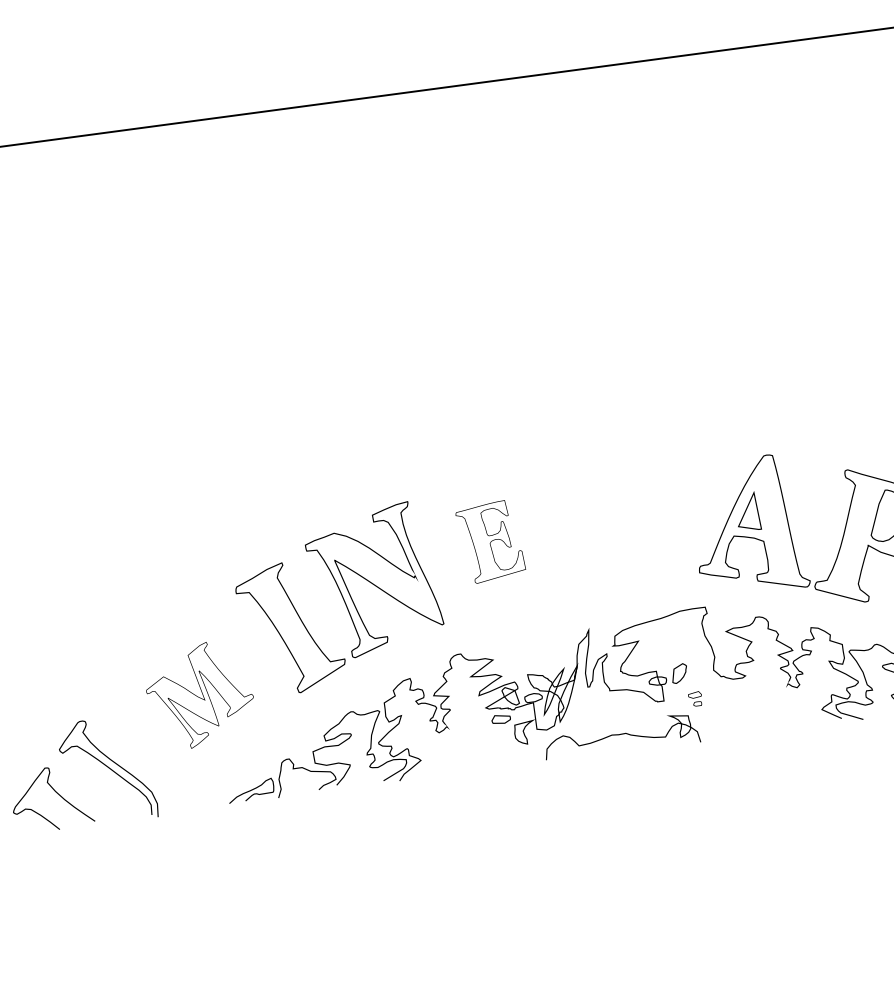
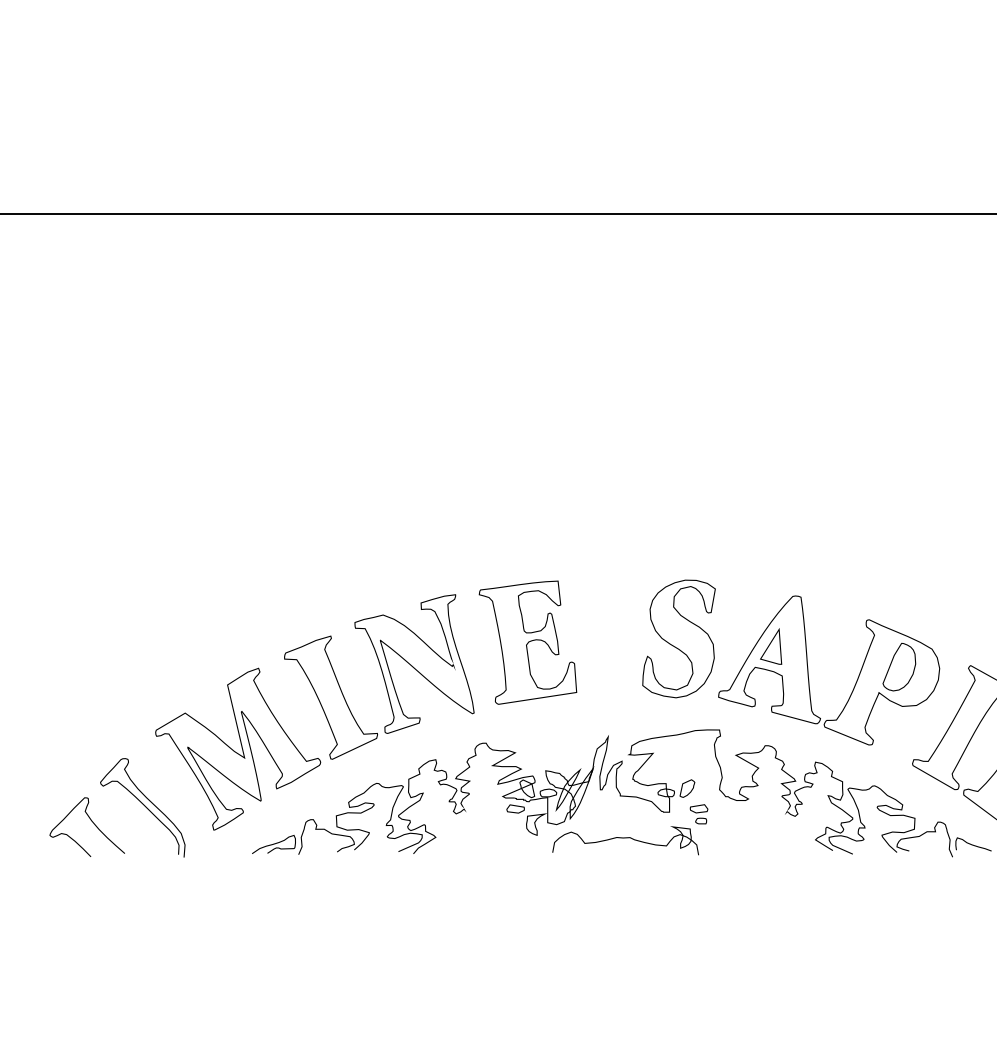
part: (649, 516) -> (678, 638), added
part: (490, 541) -> (527, 642), size x1.67
part: (200, 694) -> (238, 748), size x1.67
part: (694, 699) -> (698, 814), size x1.43

